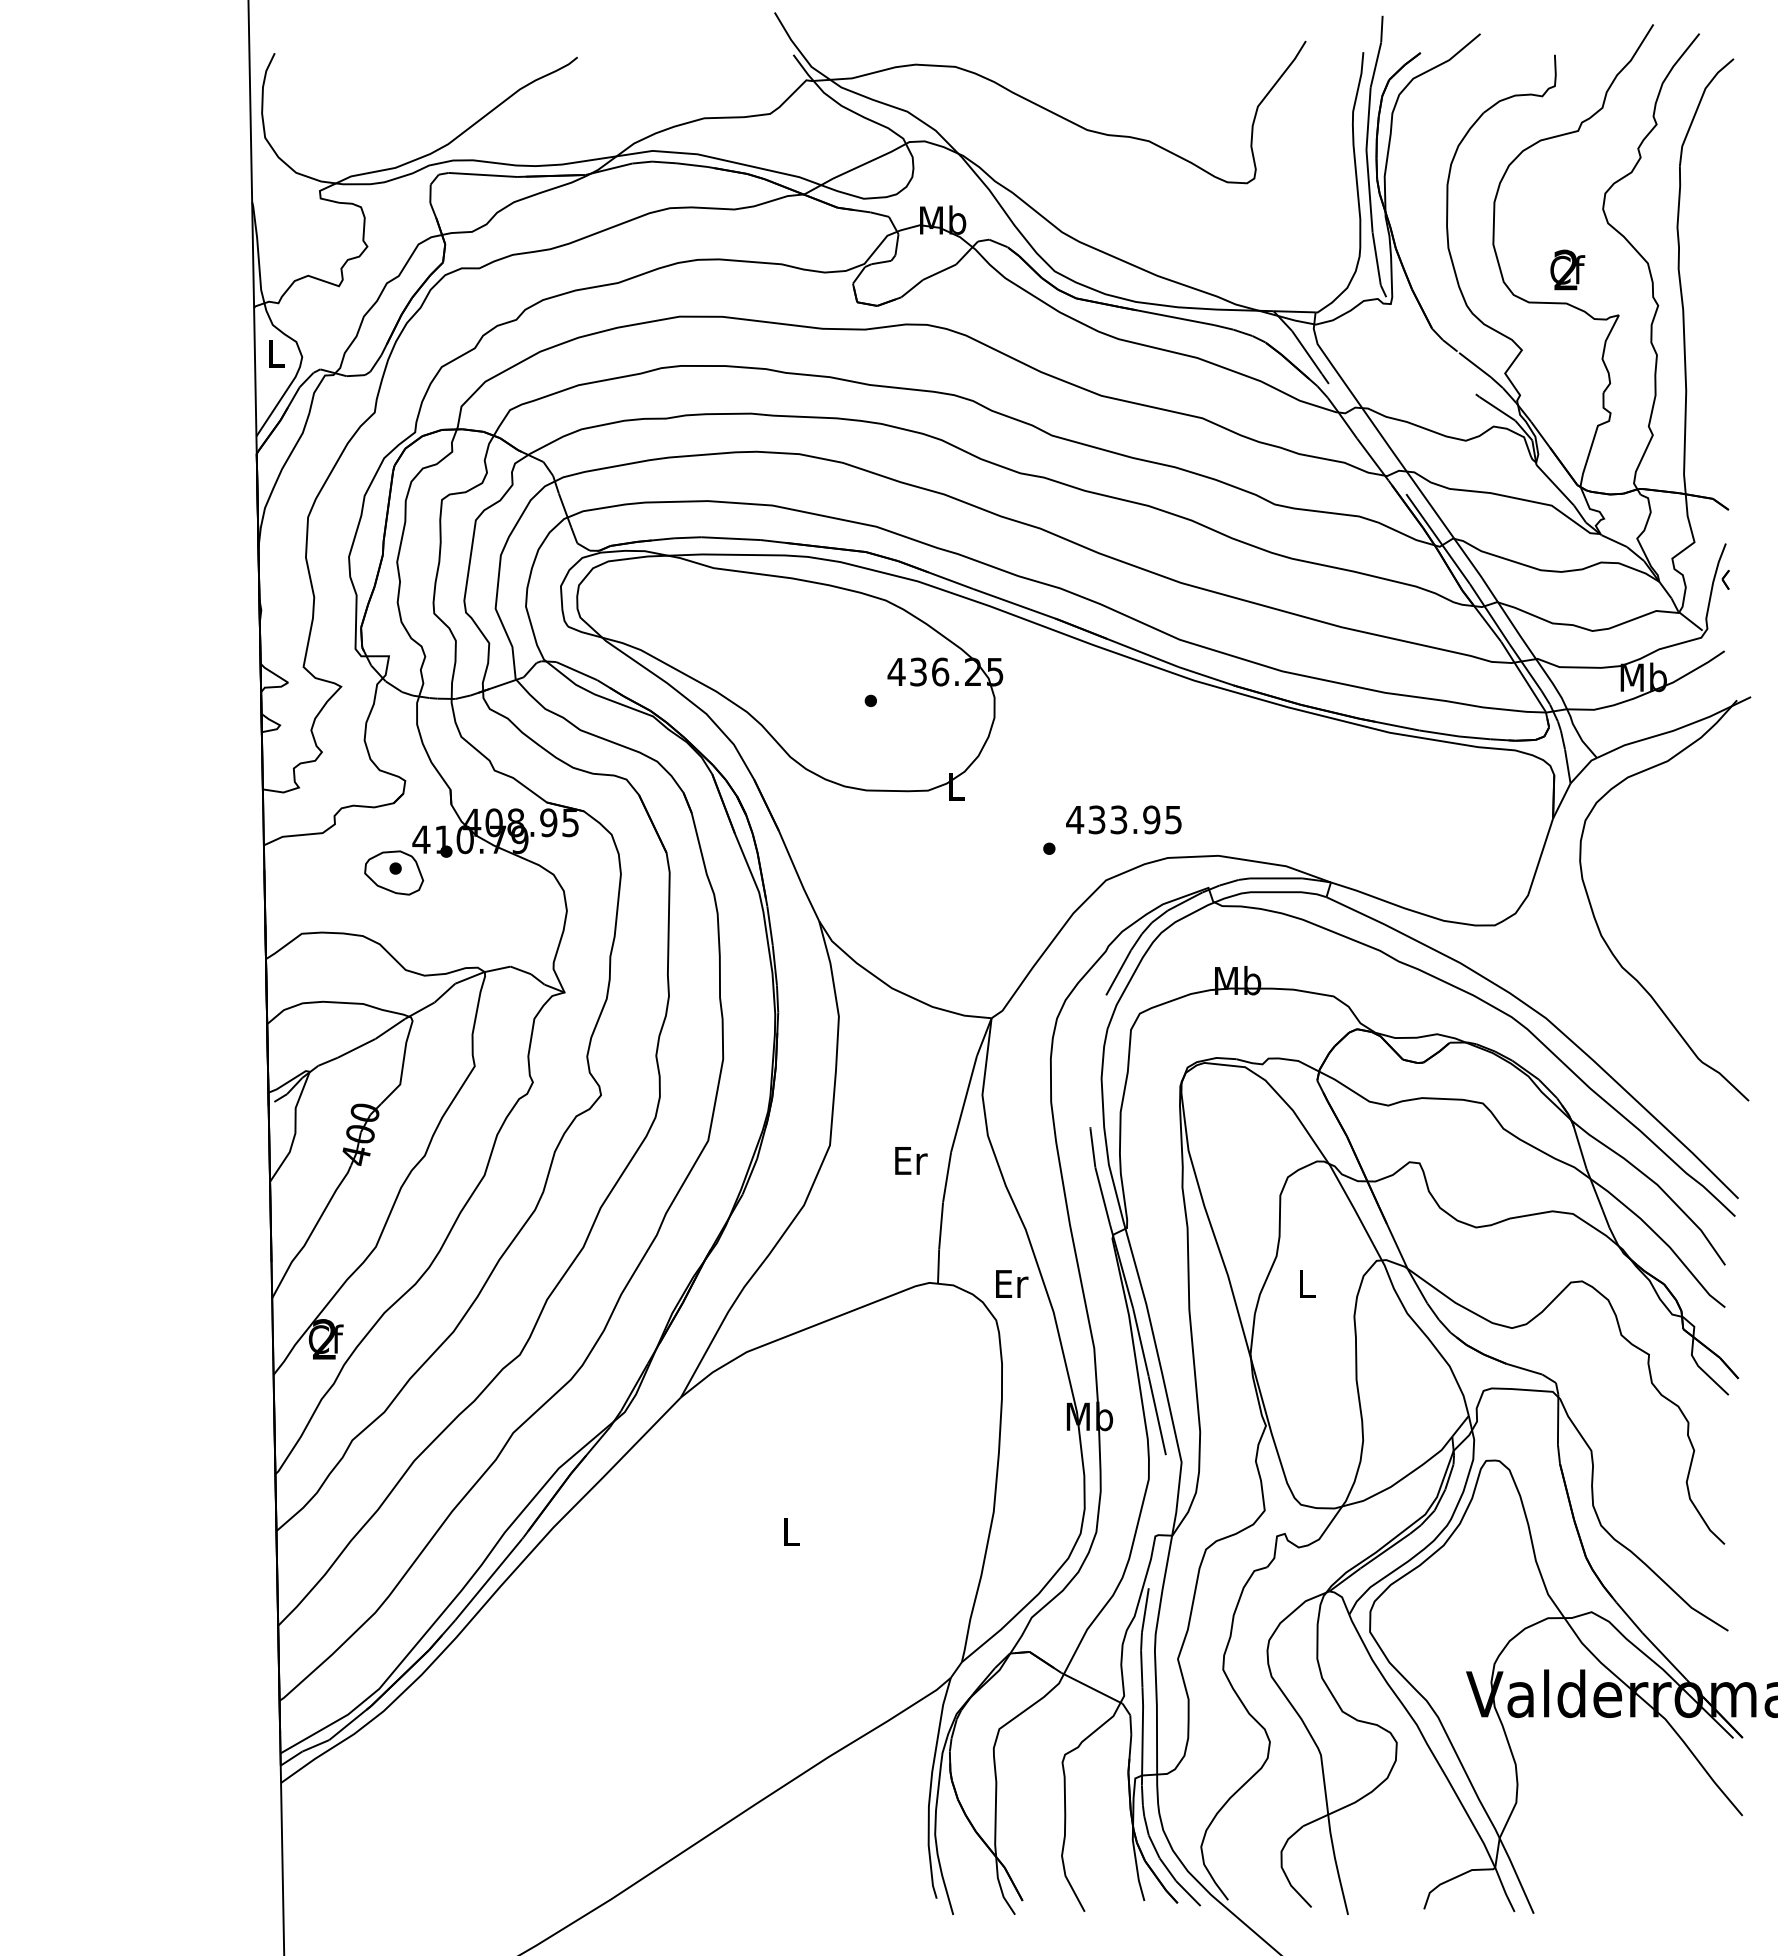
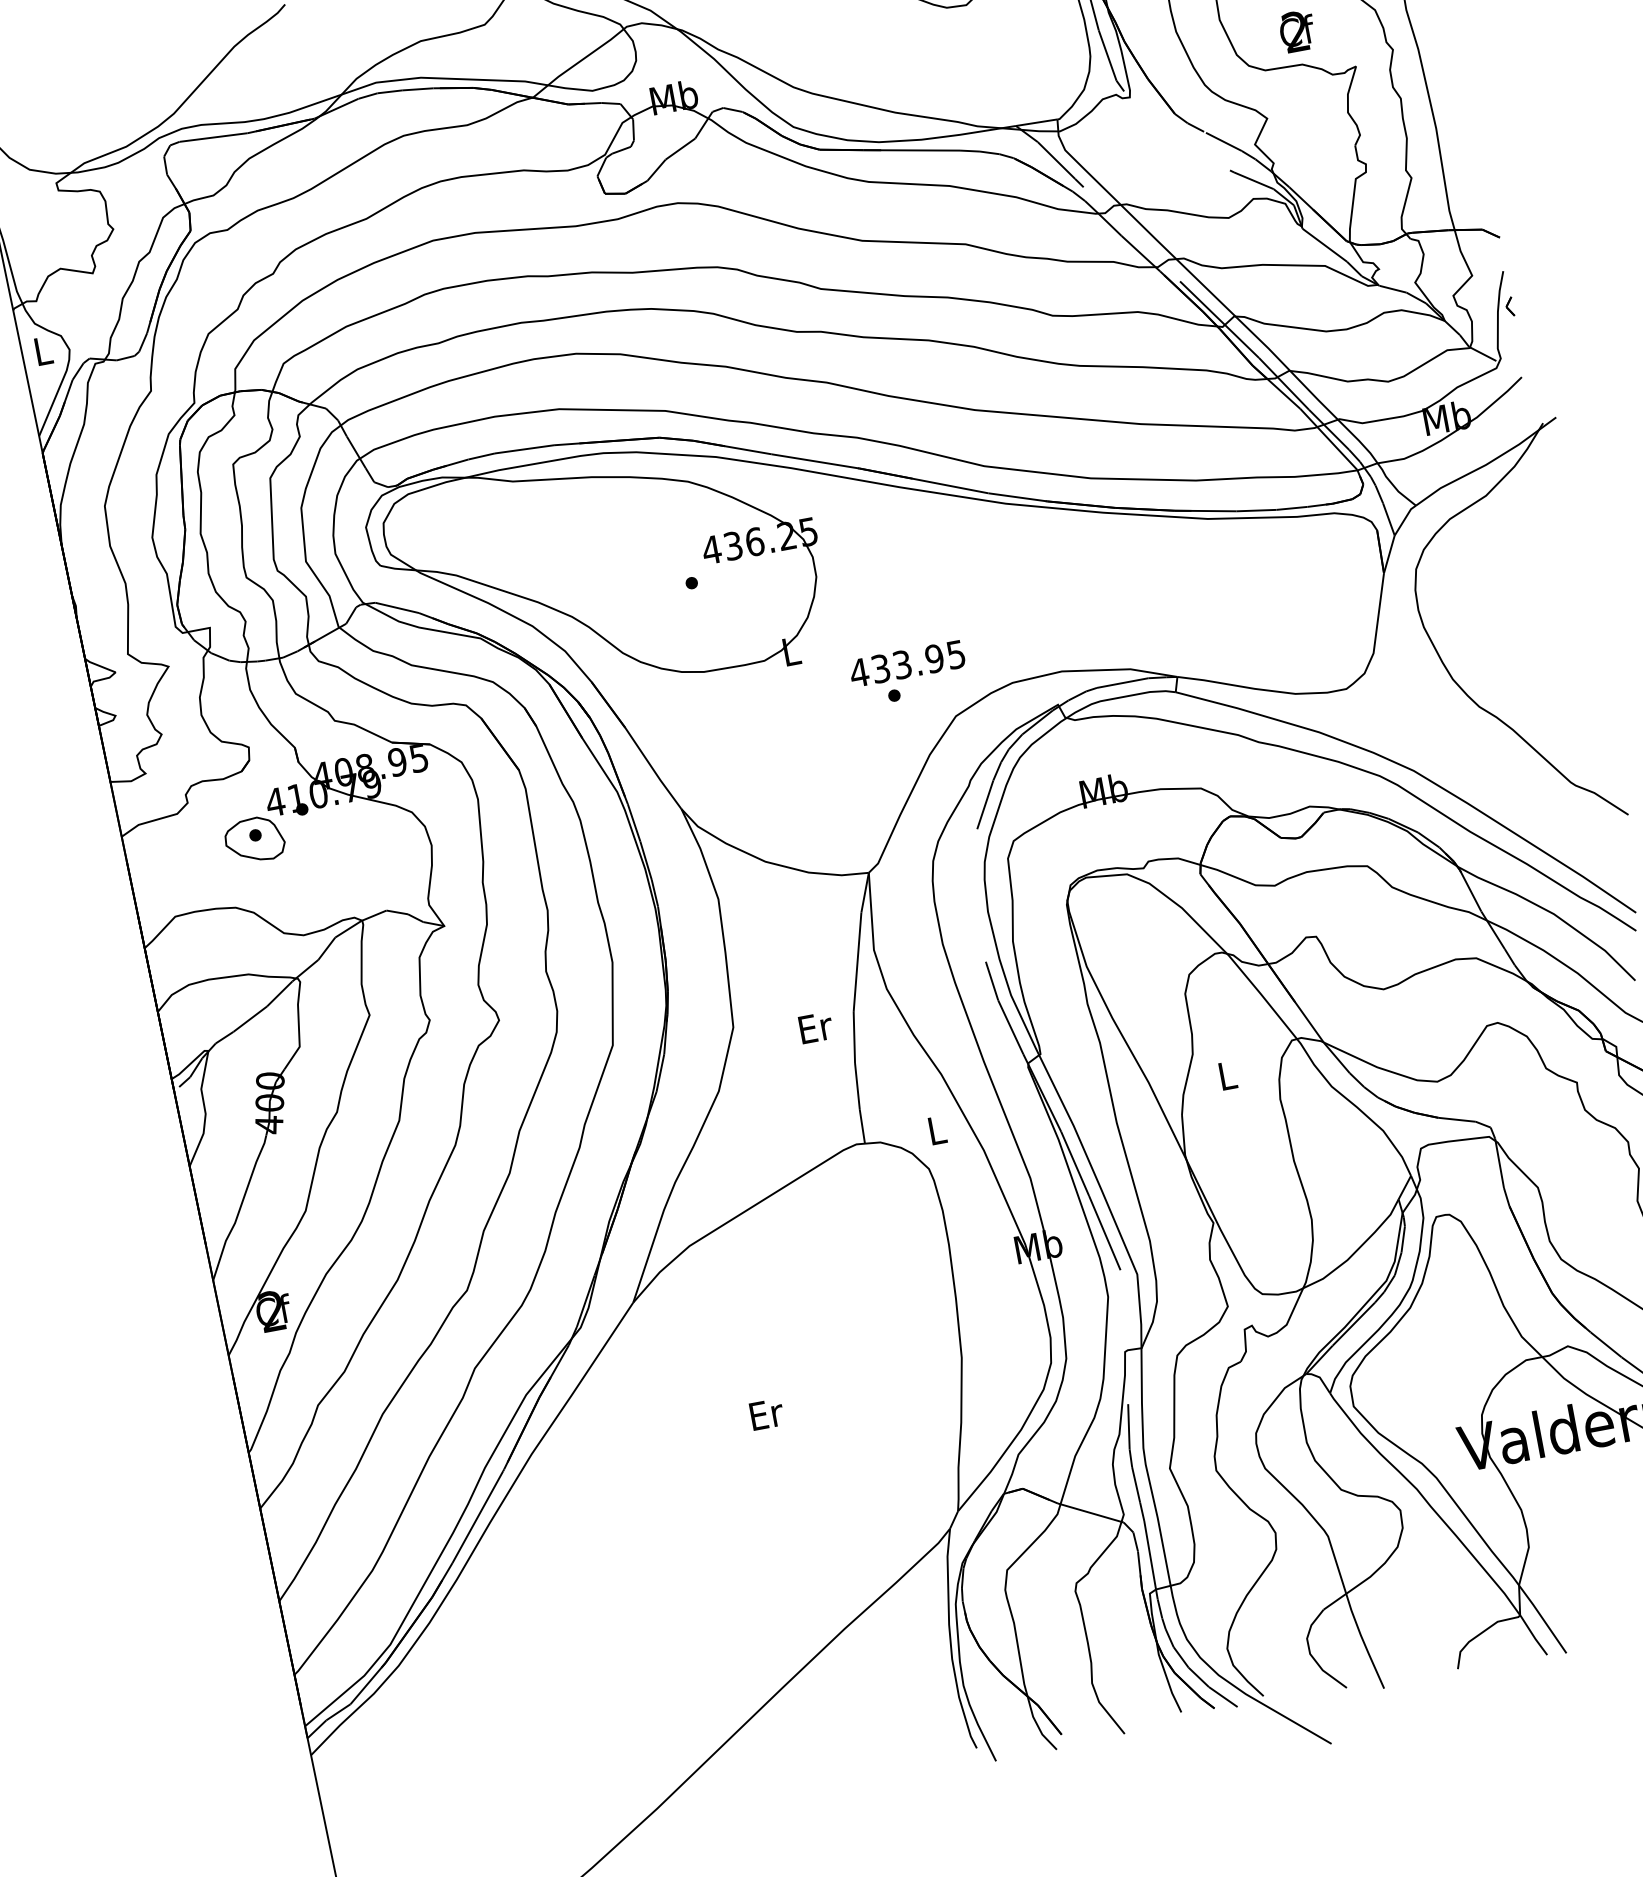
text: (1123, 819) -> (906, 663), moved
text: (1012, 1283) -> (938, 1129), Er -> L
text: (791, 1531) -> (766, 1414), L -> Er

